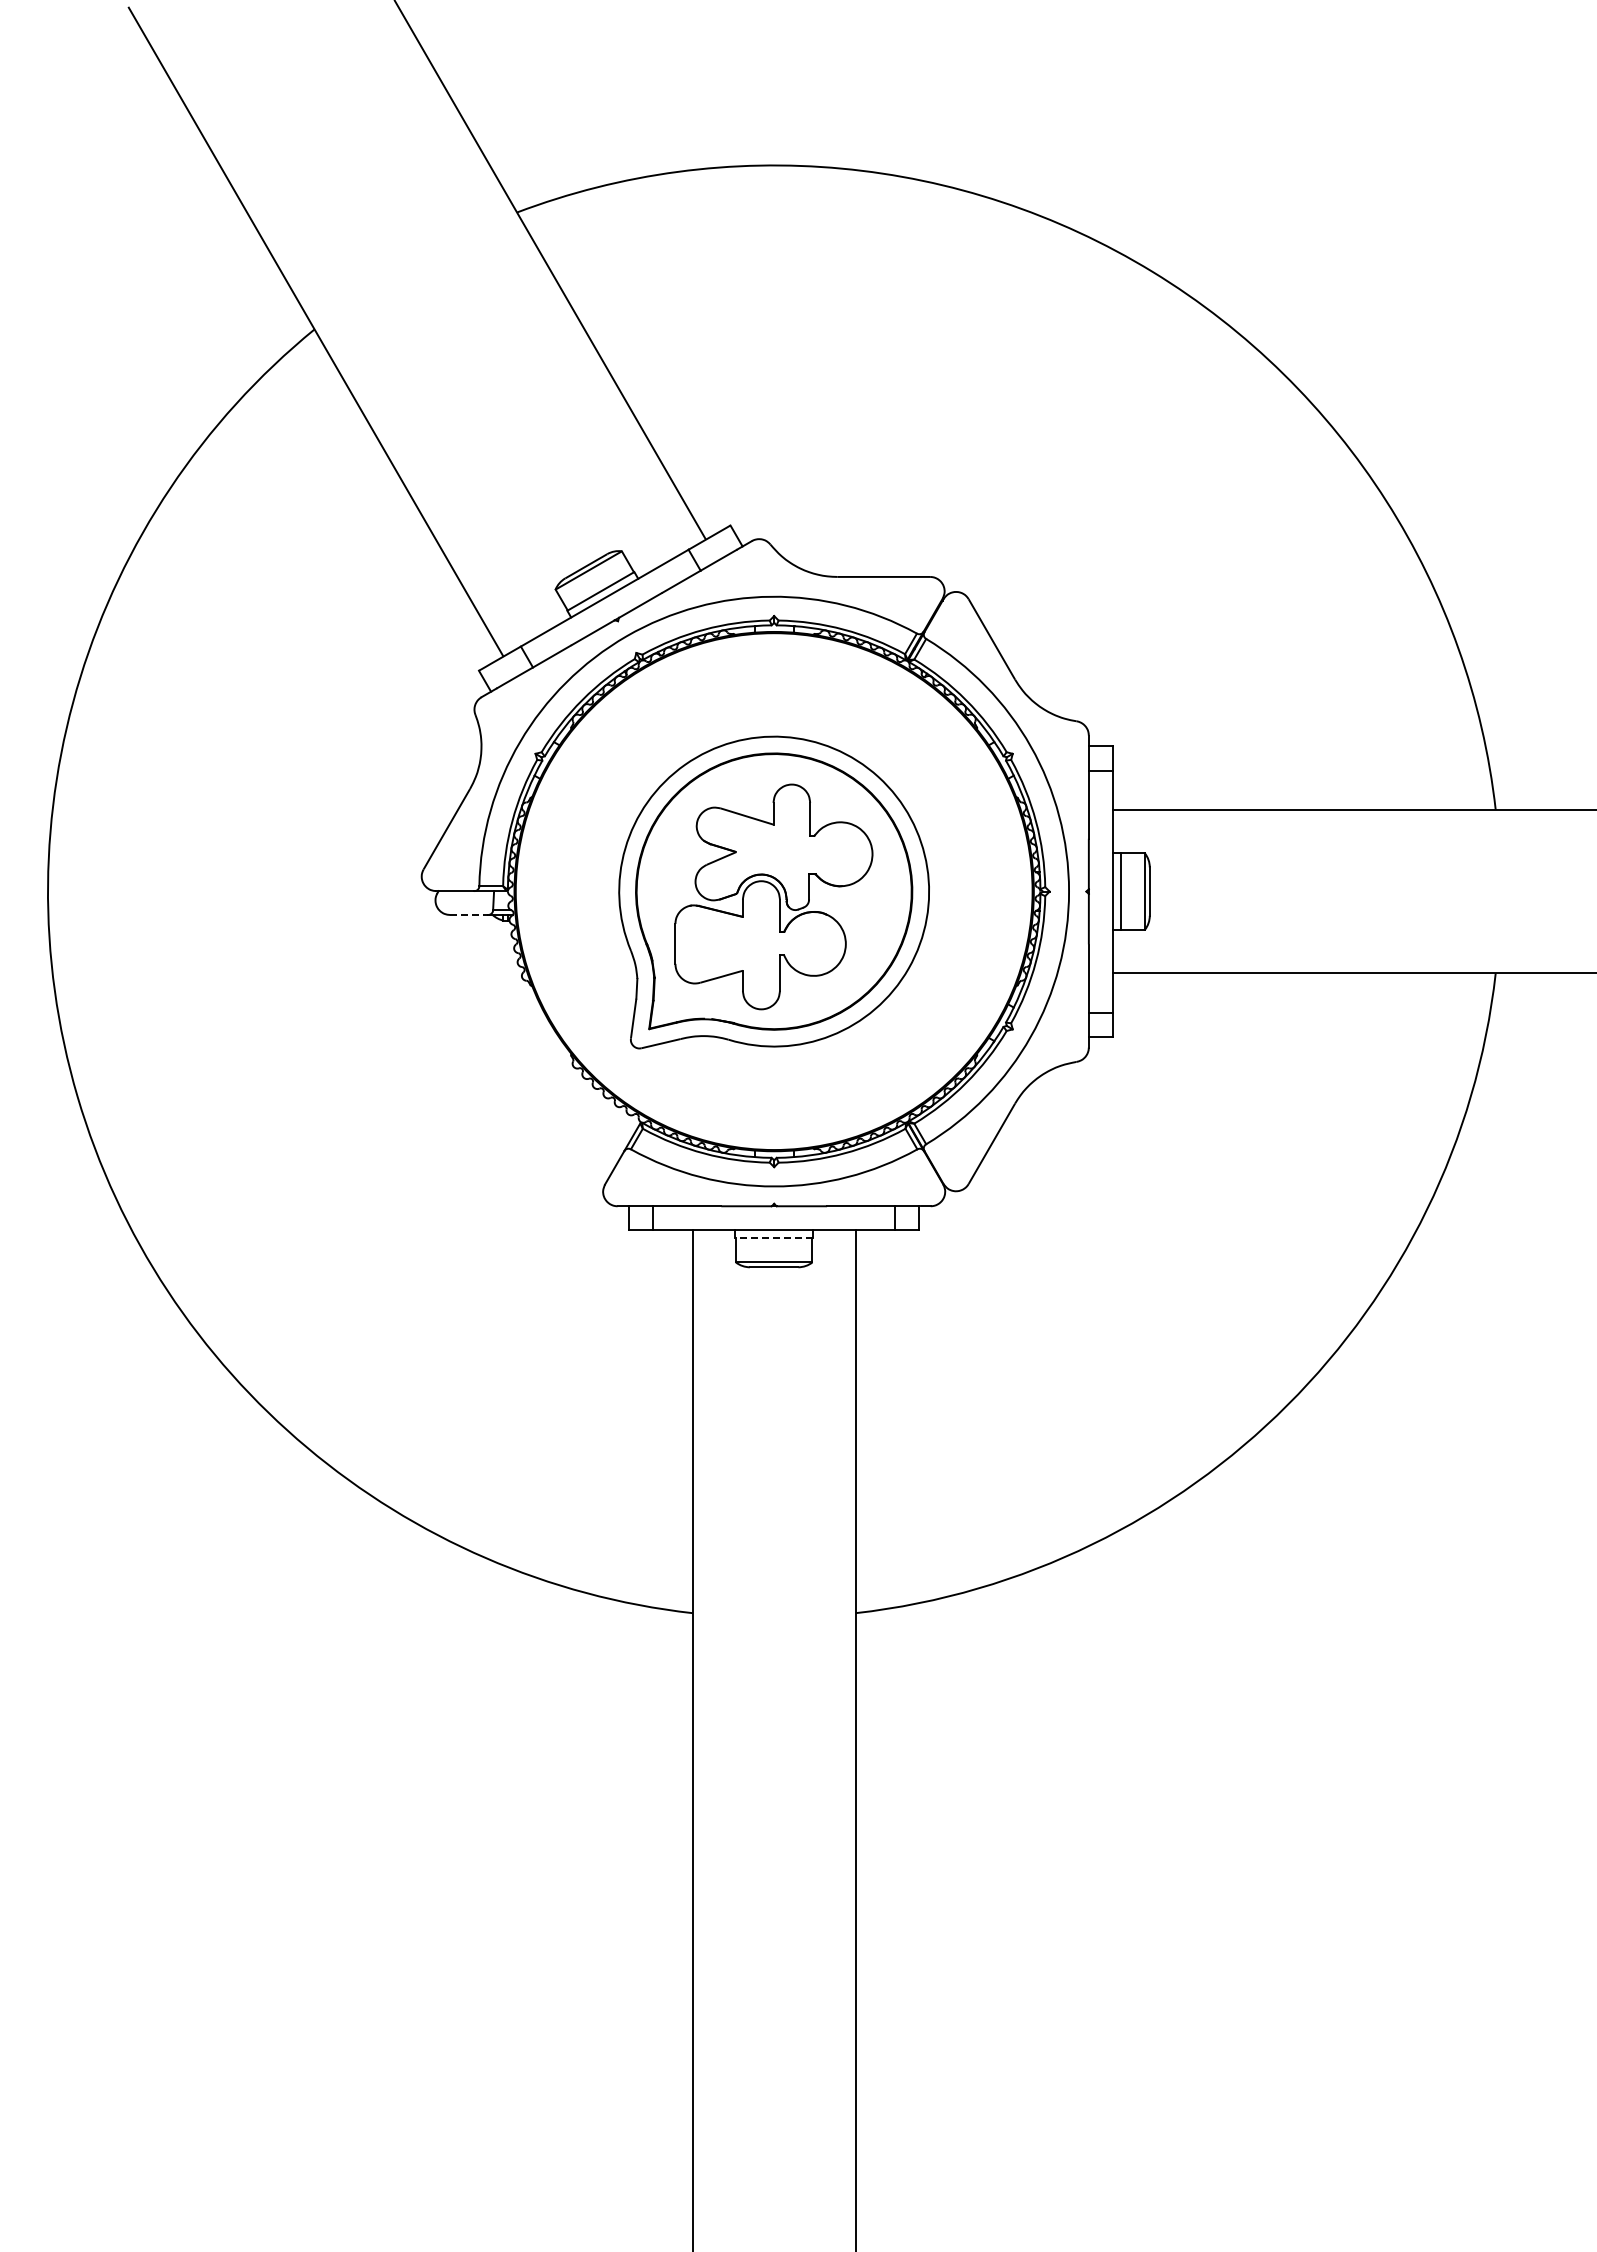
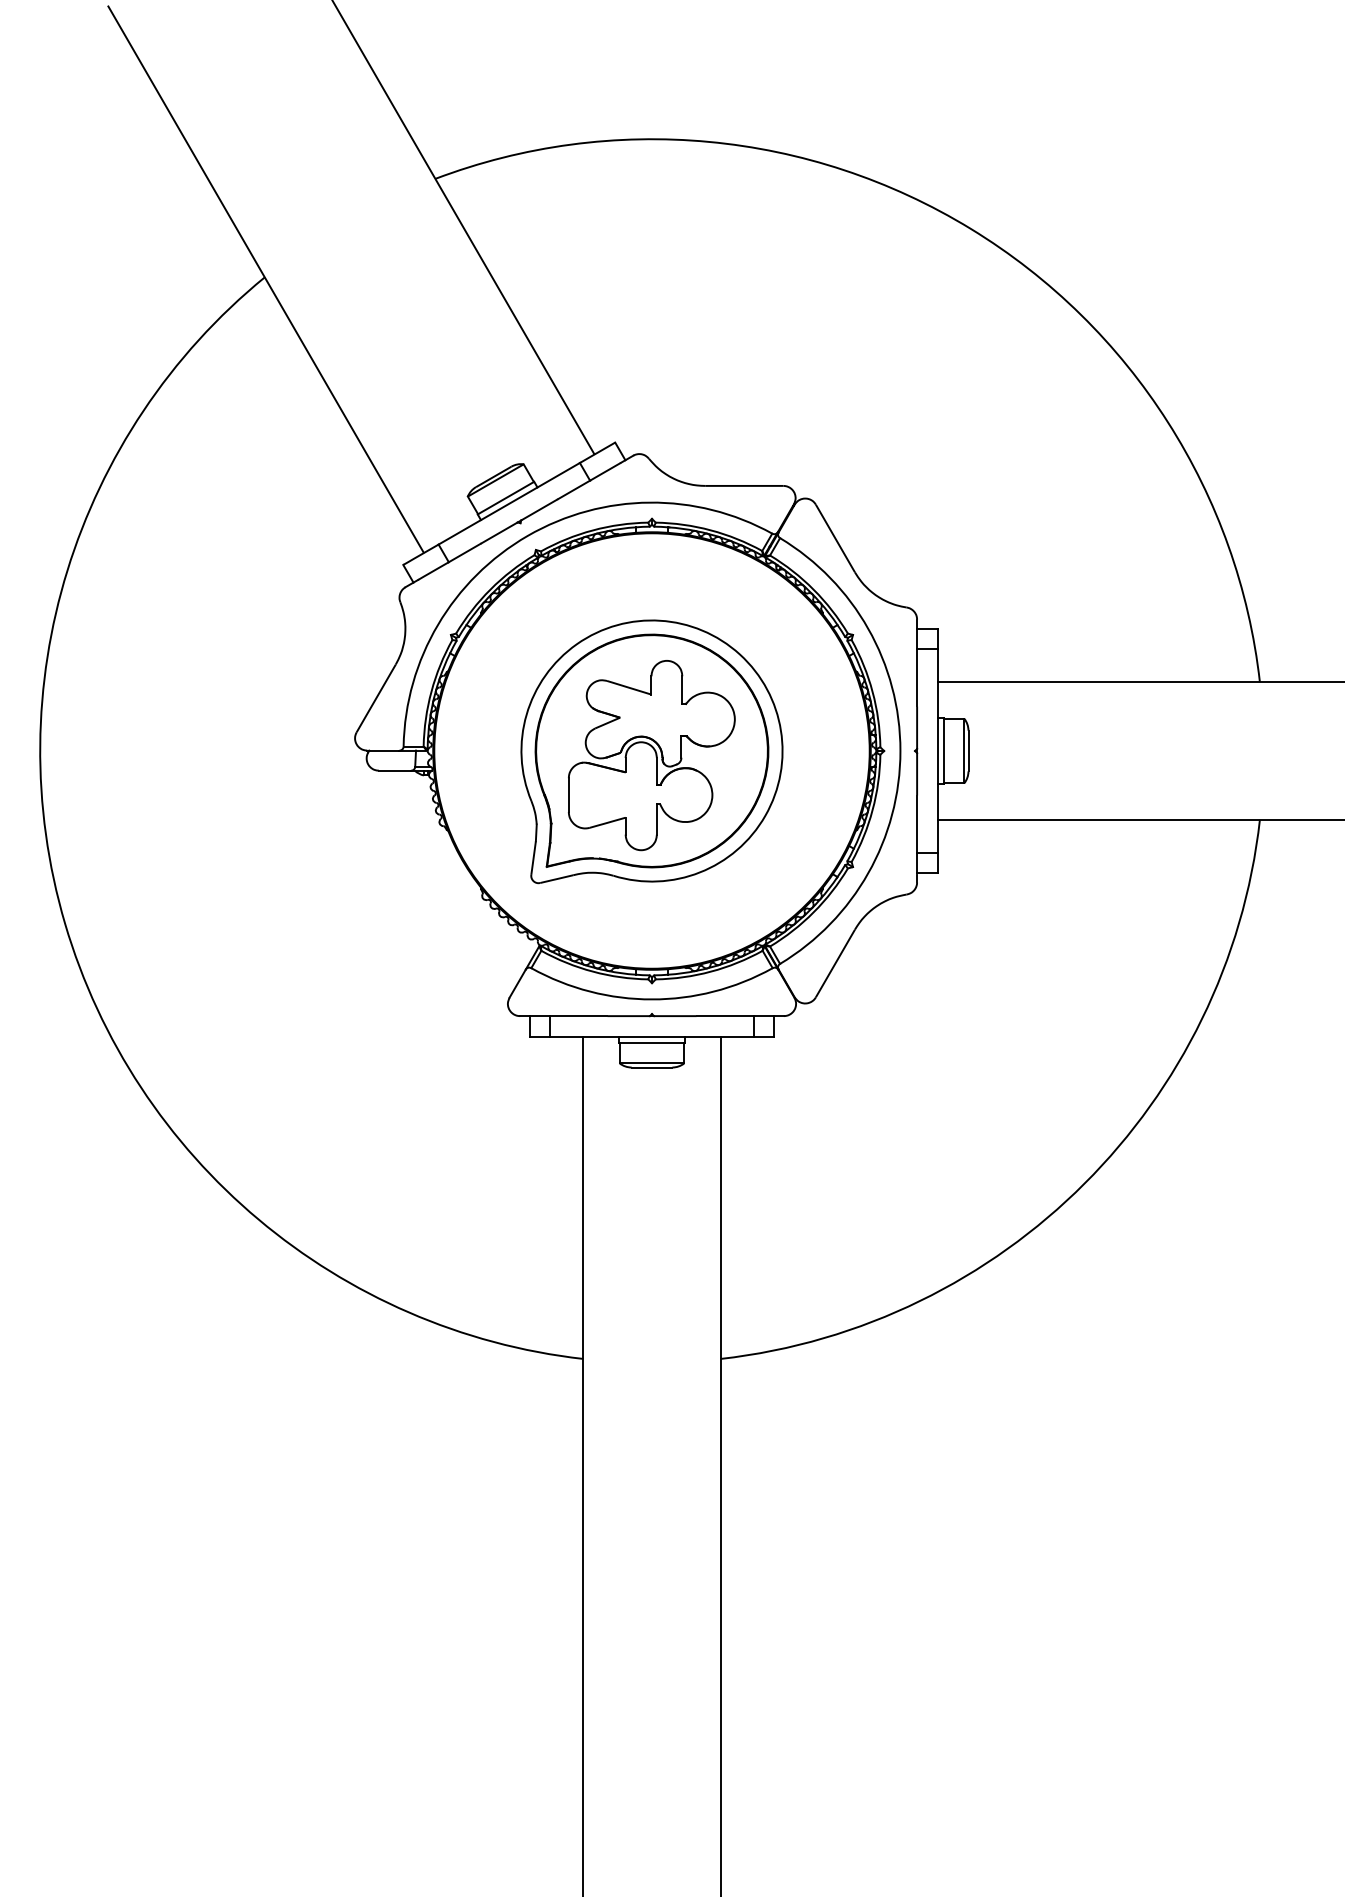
line: (469, 915) -> (395, 771), dashed -> solid
line: (774, 1238) -> (652, 1043), dashed -> solid

